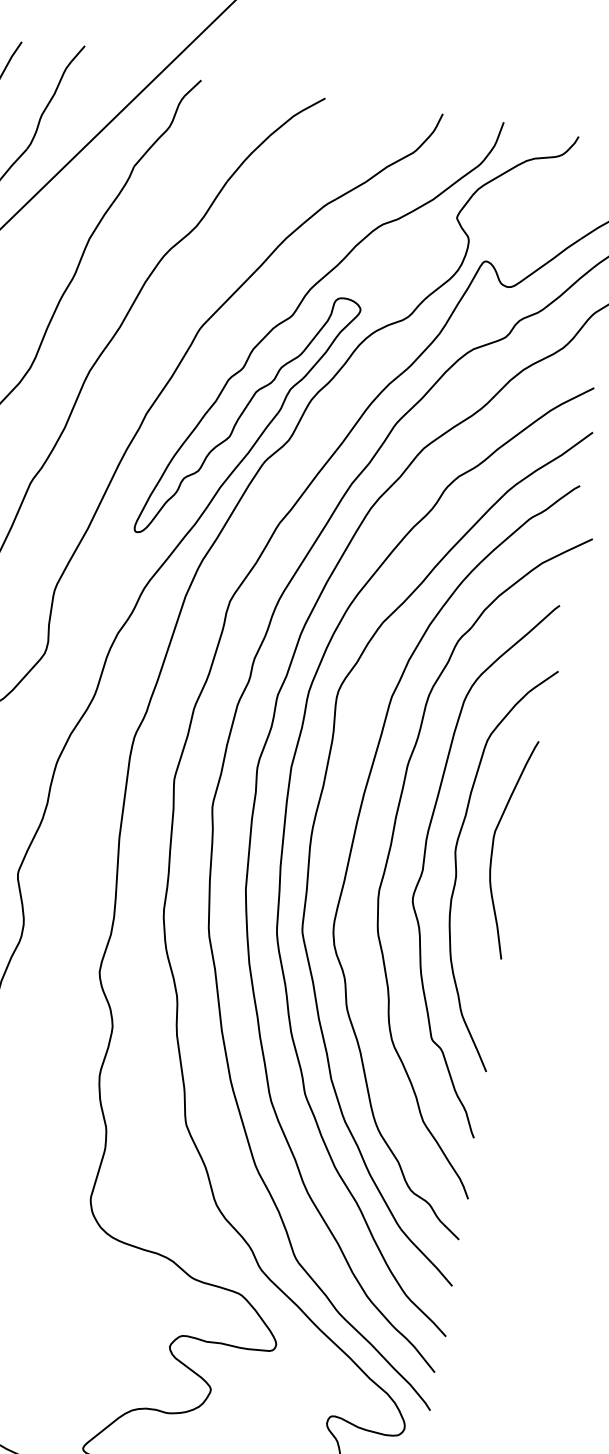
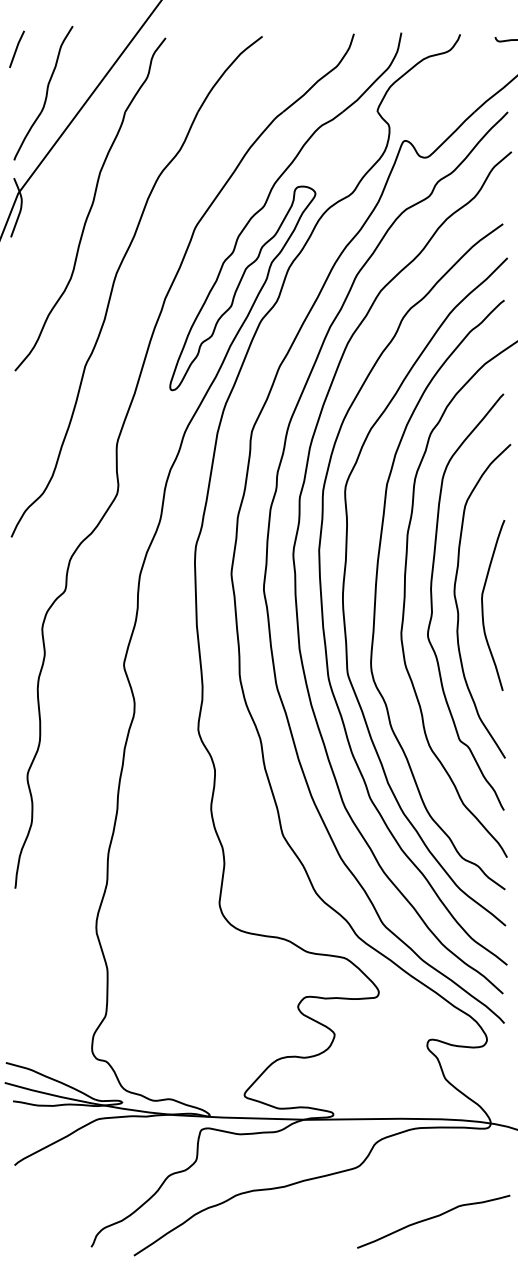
curve: (494, 846) -> (483, 605), moved

